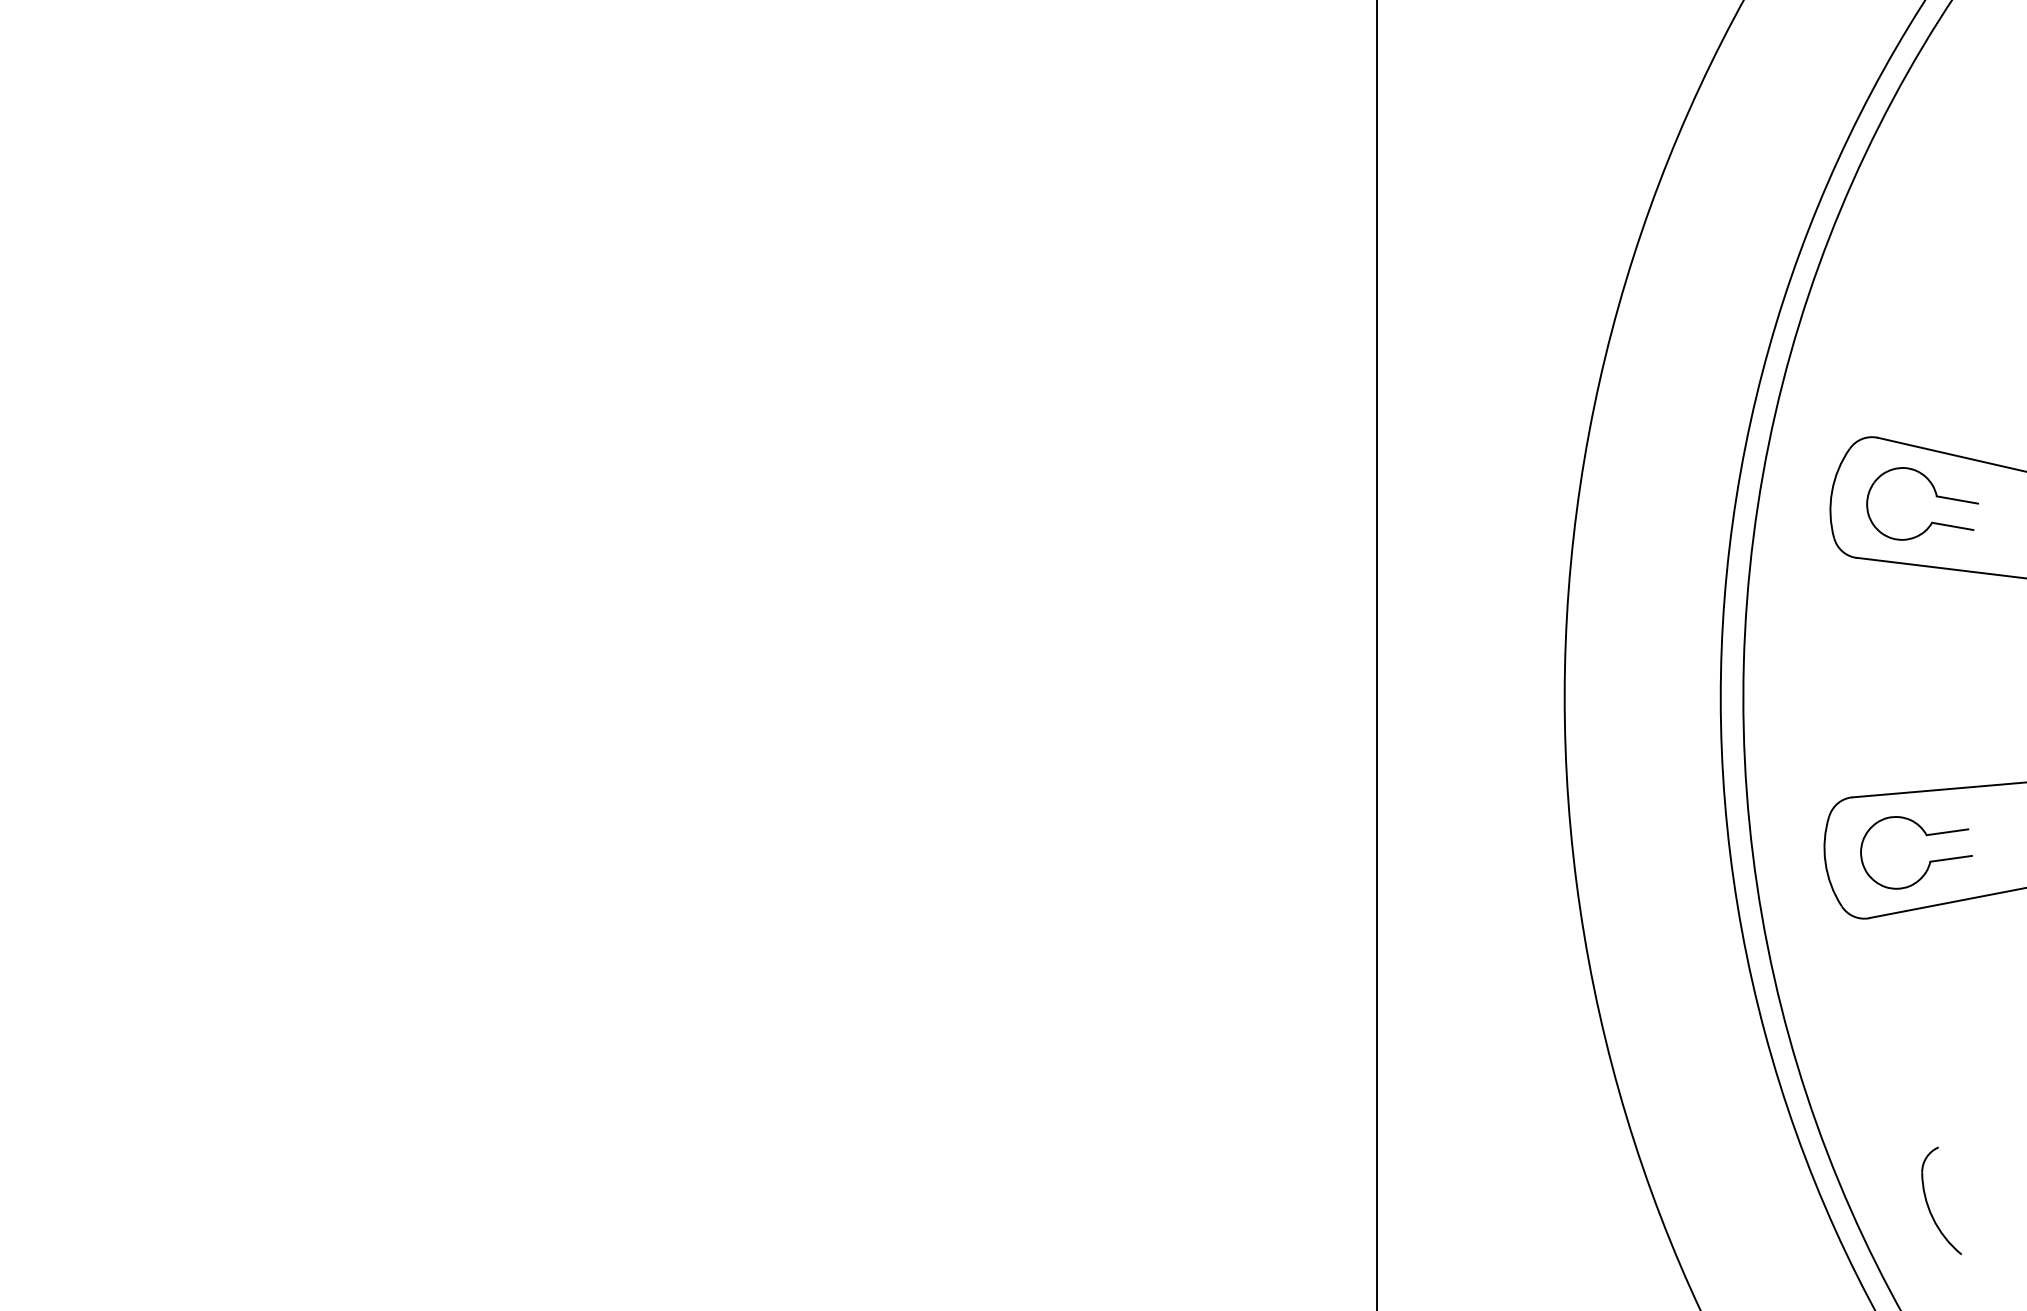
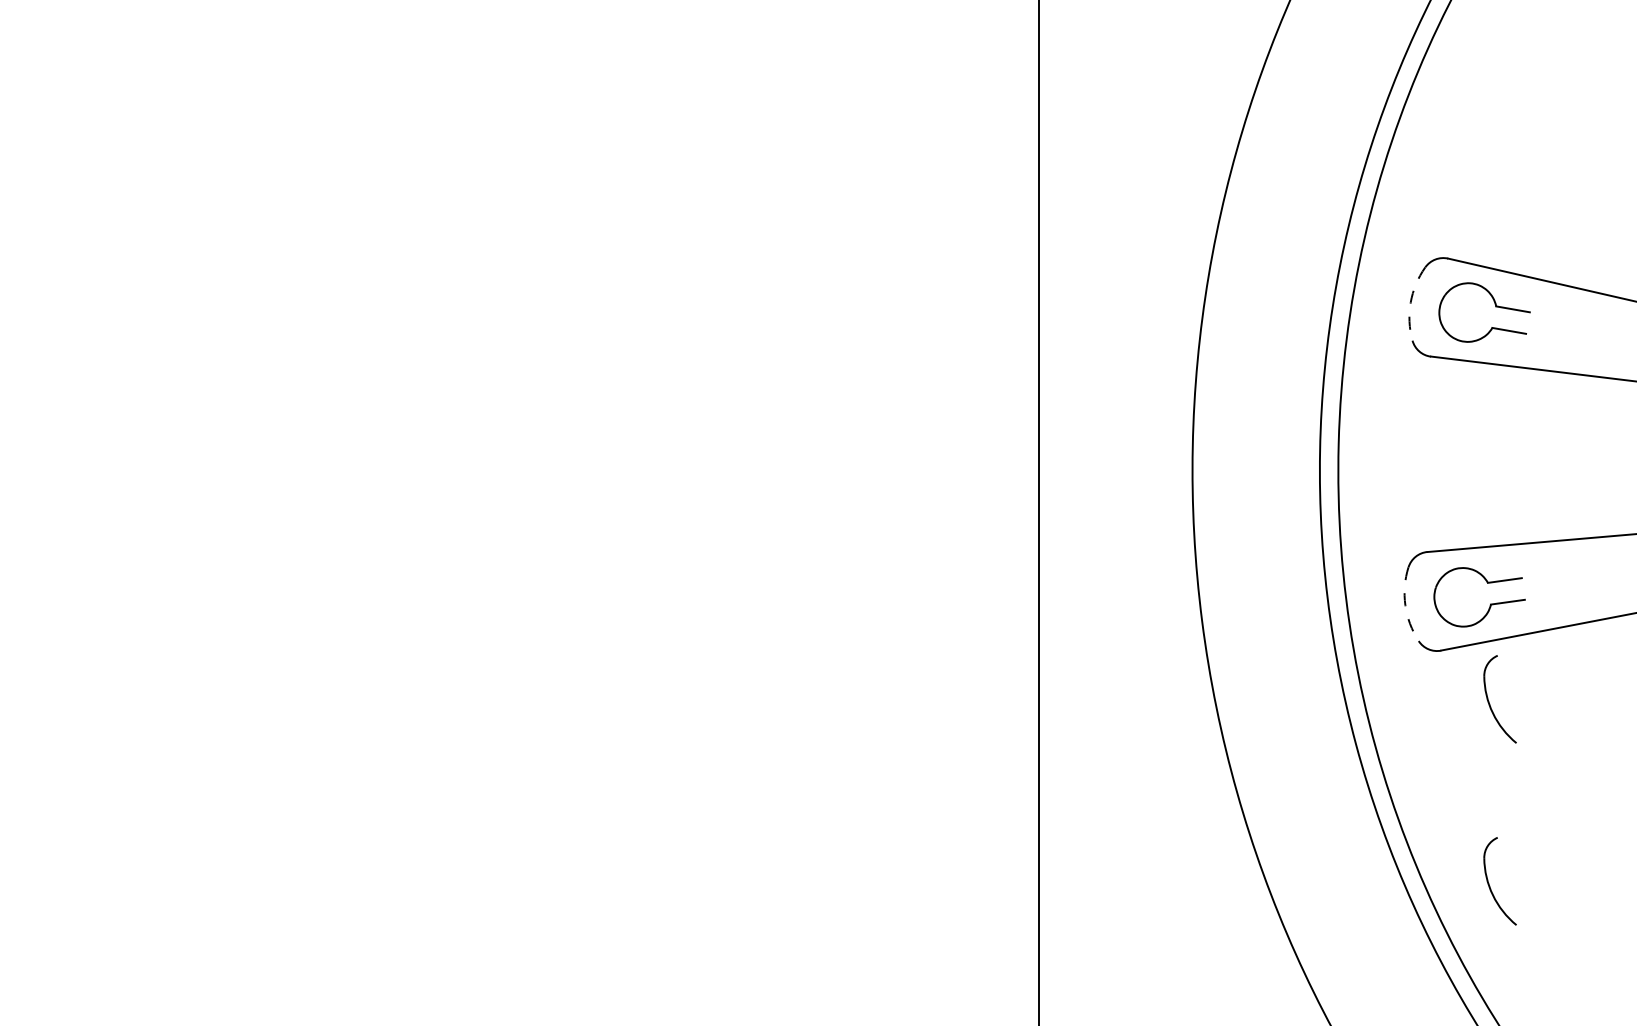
arc: (1832, 491) -> (1411, 302), solid -> dashed
arc: (1825, 862) -> (1405, 605), solid -> dashed
part: (1928, 980) -> (1489, 701), added

